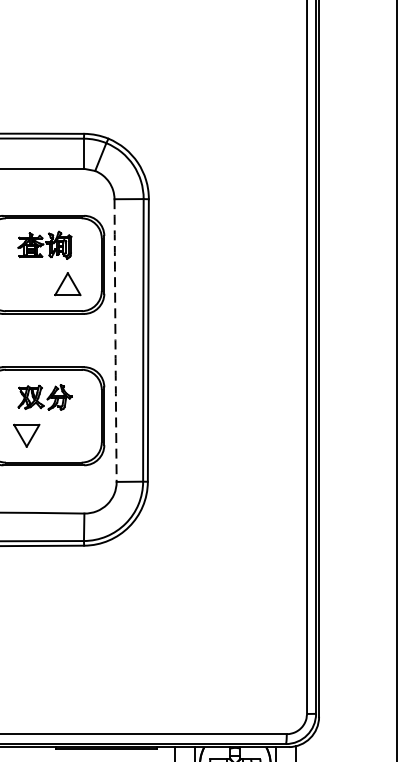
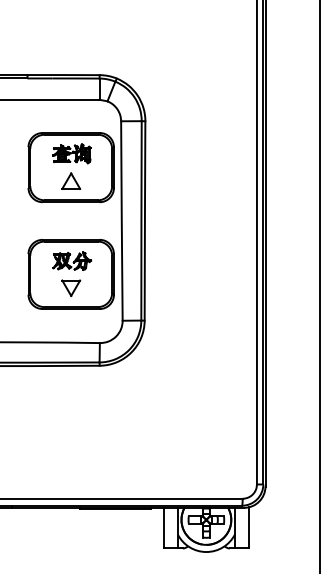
part: (68, 283) -> (71, 180), moved
arc: (115, 341) -> (121, 221), dashed -> solid
part: (27, 434) -> (71, 287), moved

